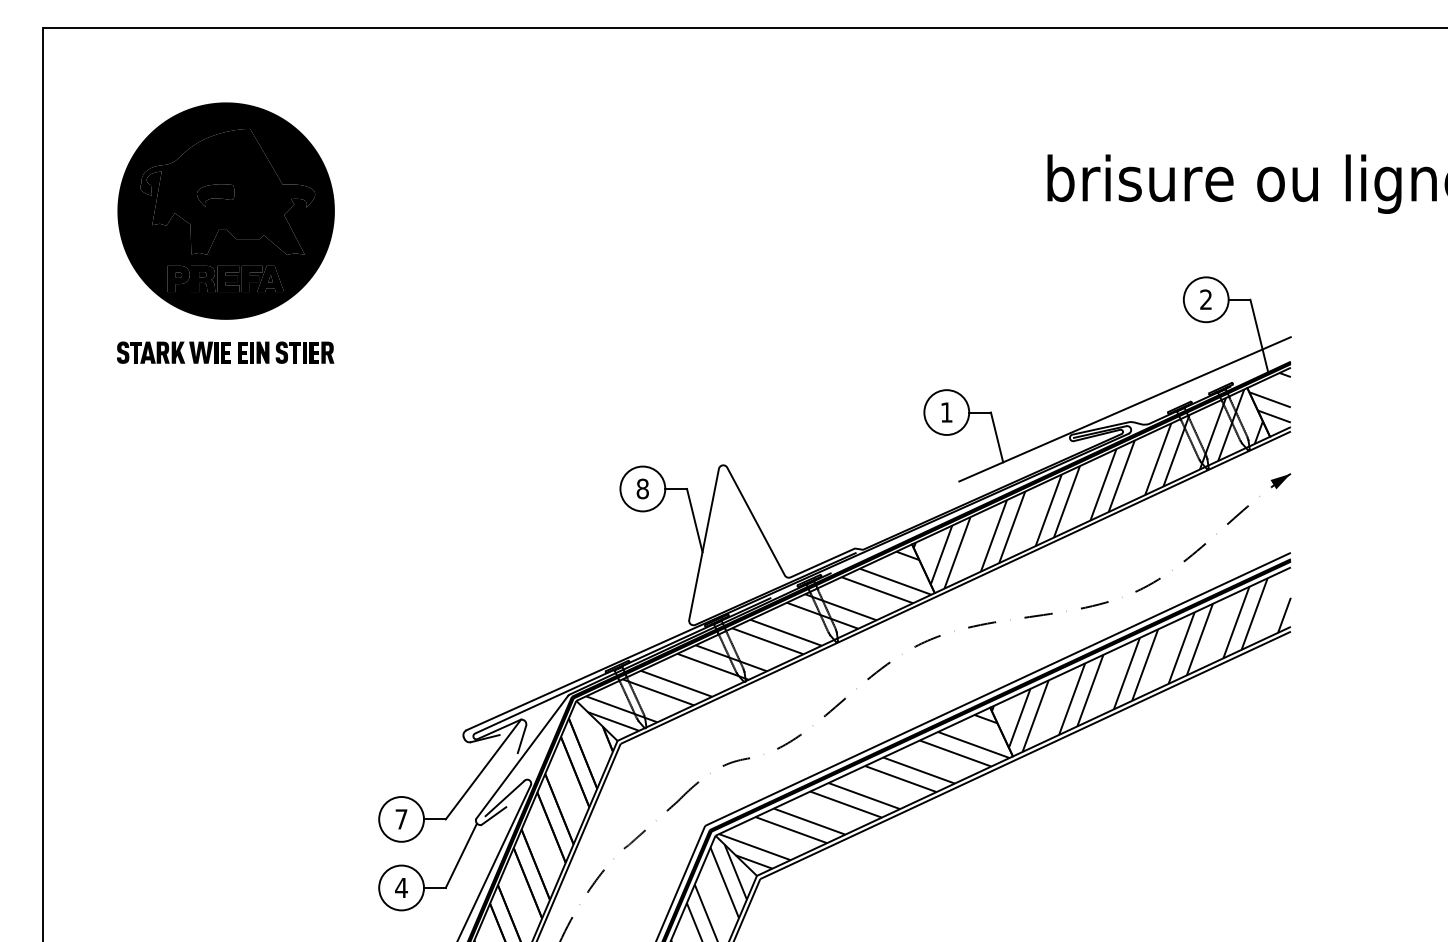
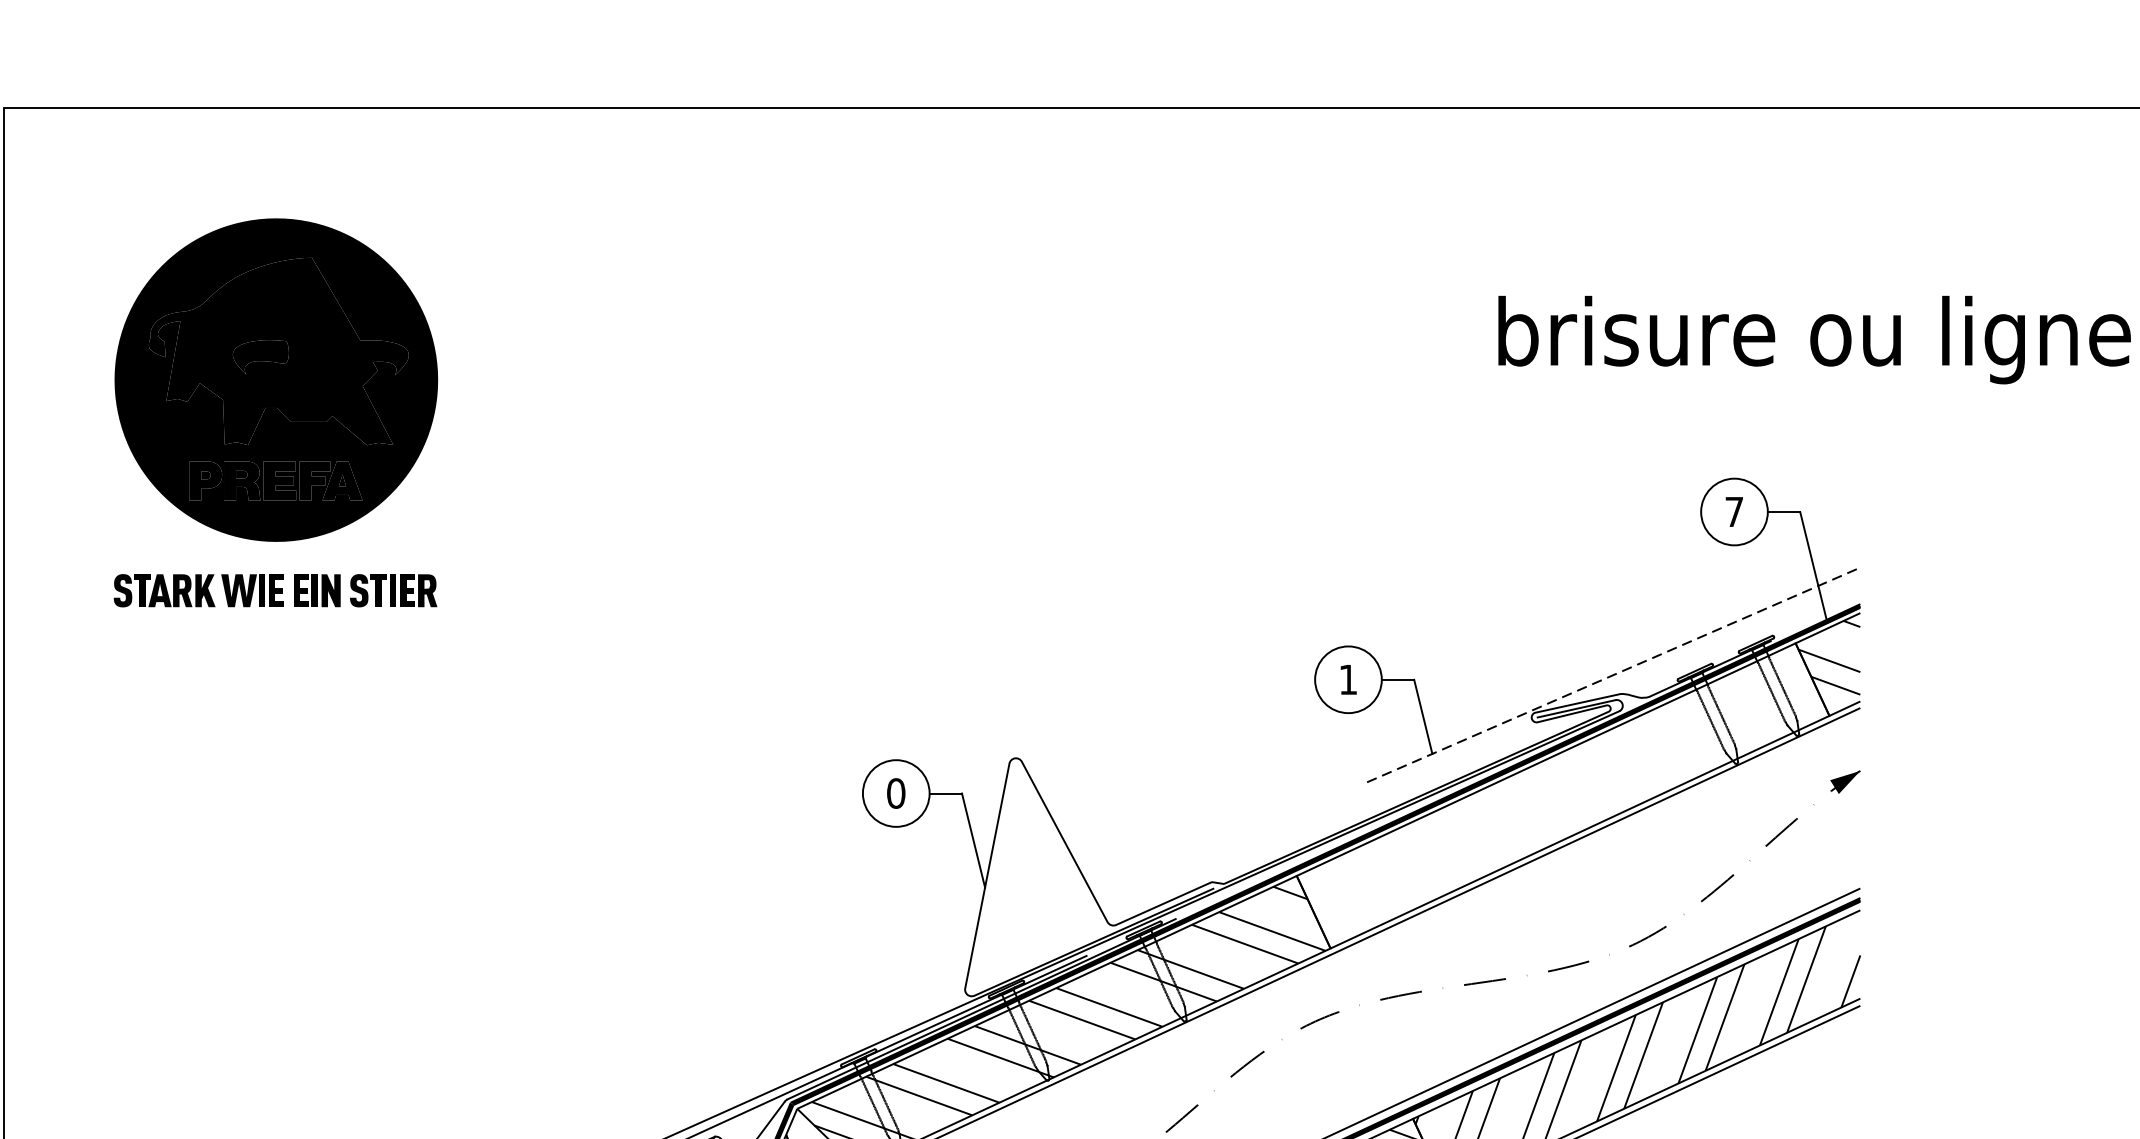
text: (1205, 299) -> (1733, 511), 2 -> 7
line: (1125, 409) -> (1614, 675), solid -> dashed
text: (642, 488) -> (895, 792), 8 -> 0
hatch: (1087, 488) -> (1557, 792), removed

